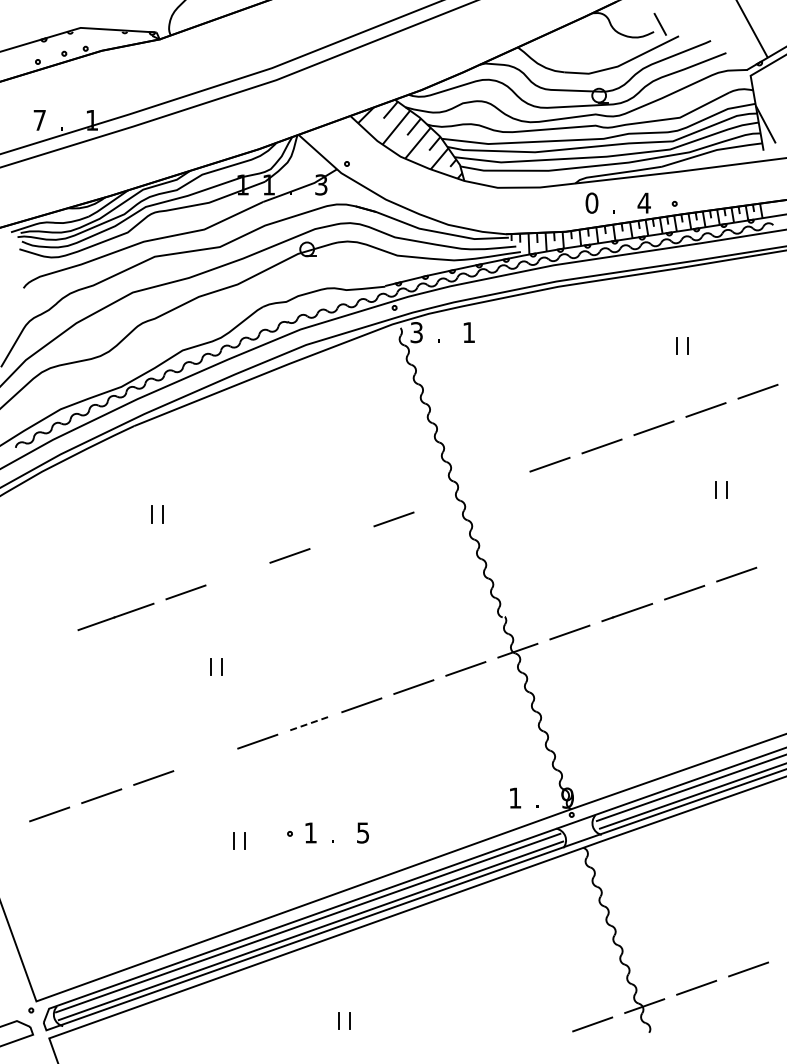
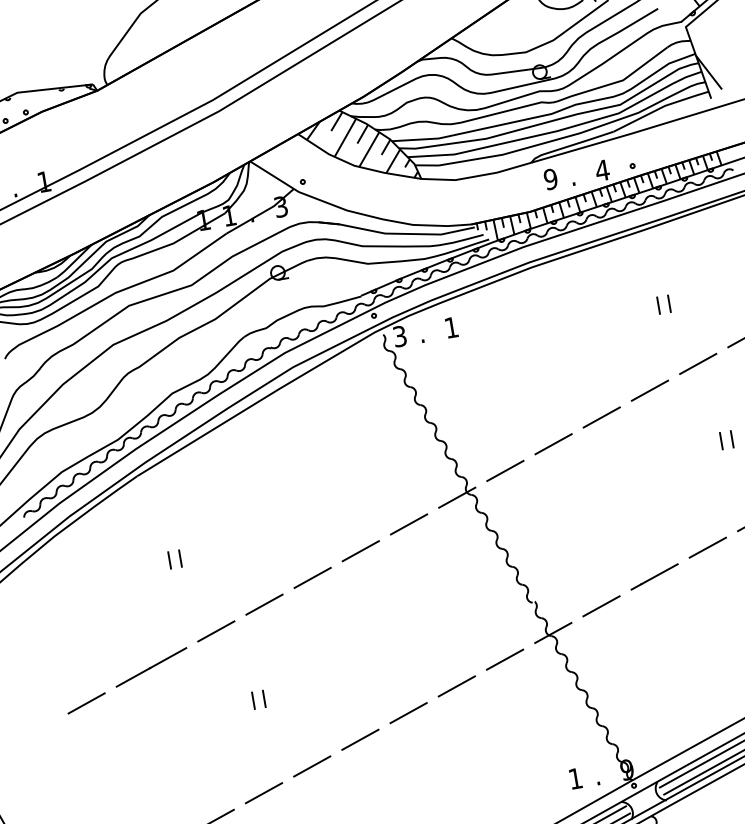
text: (591, 202) -> (550, 178), 0 -> 9
line: (497, 482) -> (504, 470), added
line: (445, 501) -> (456, 498), added
line: (341, 537) -> (360, 551), added
line: (237, 573) -> (263, 604), added
line: (45, 641) -> (86, 703), added
line: (309, 723) -> (360, 739), dashed -> solid
line: (205, 759) -> (263, 792), added

